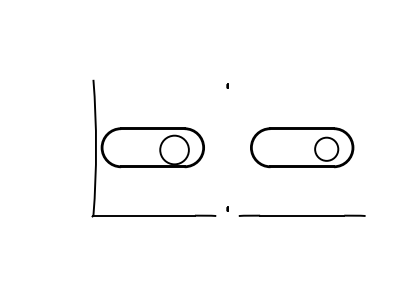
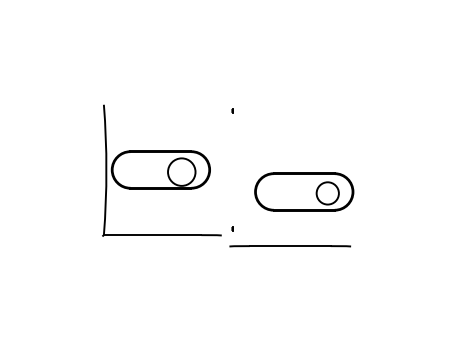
part: (302, 147) -> (304, 191), moved
line: (301, 216) -> (289, 246), moved

